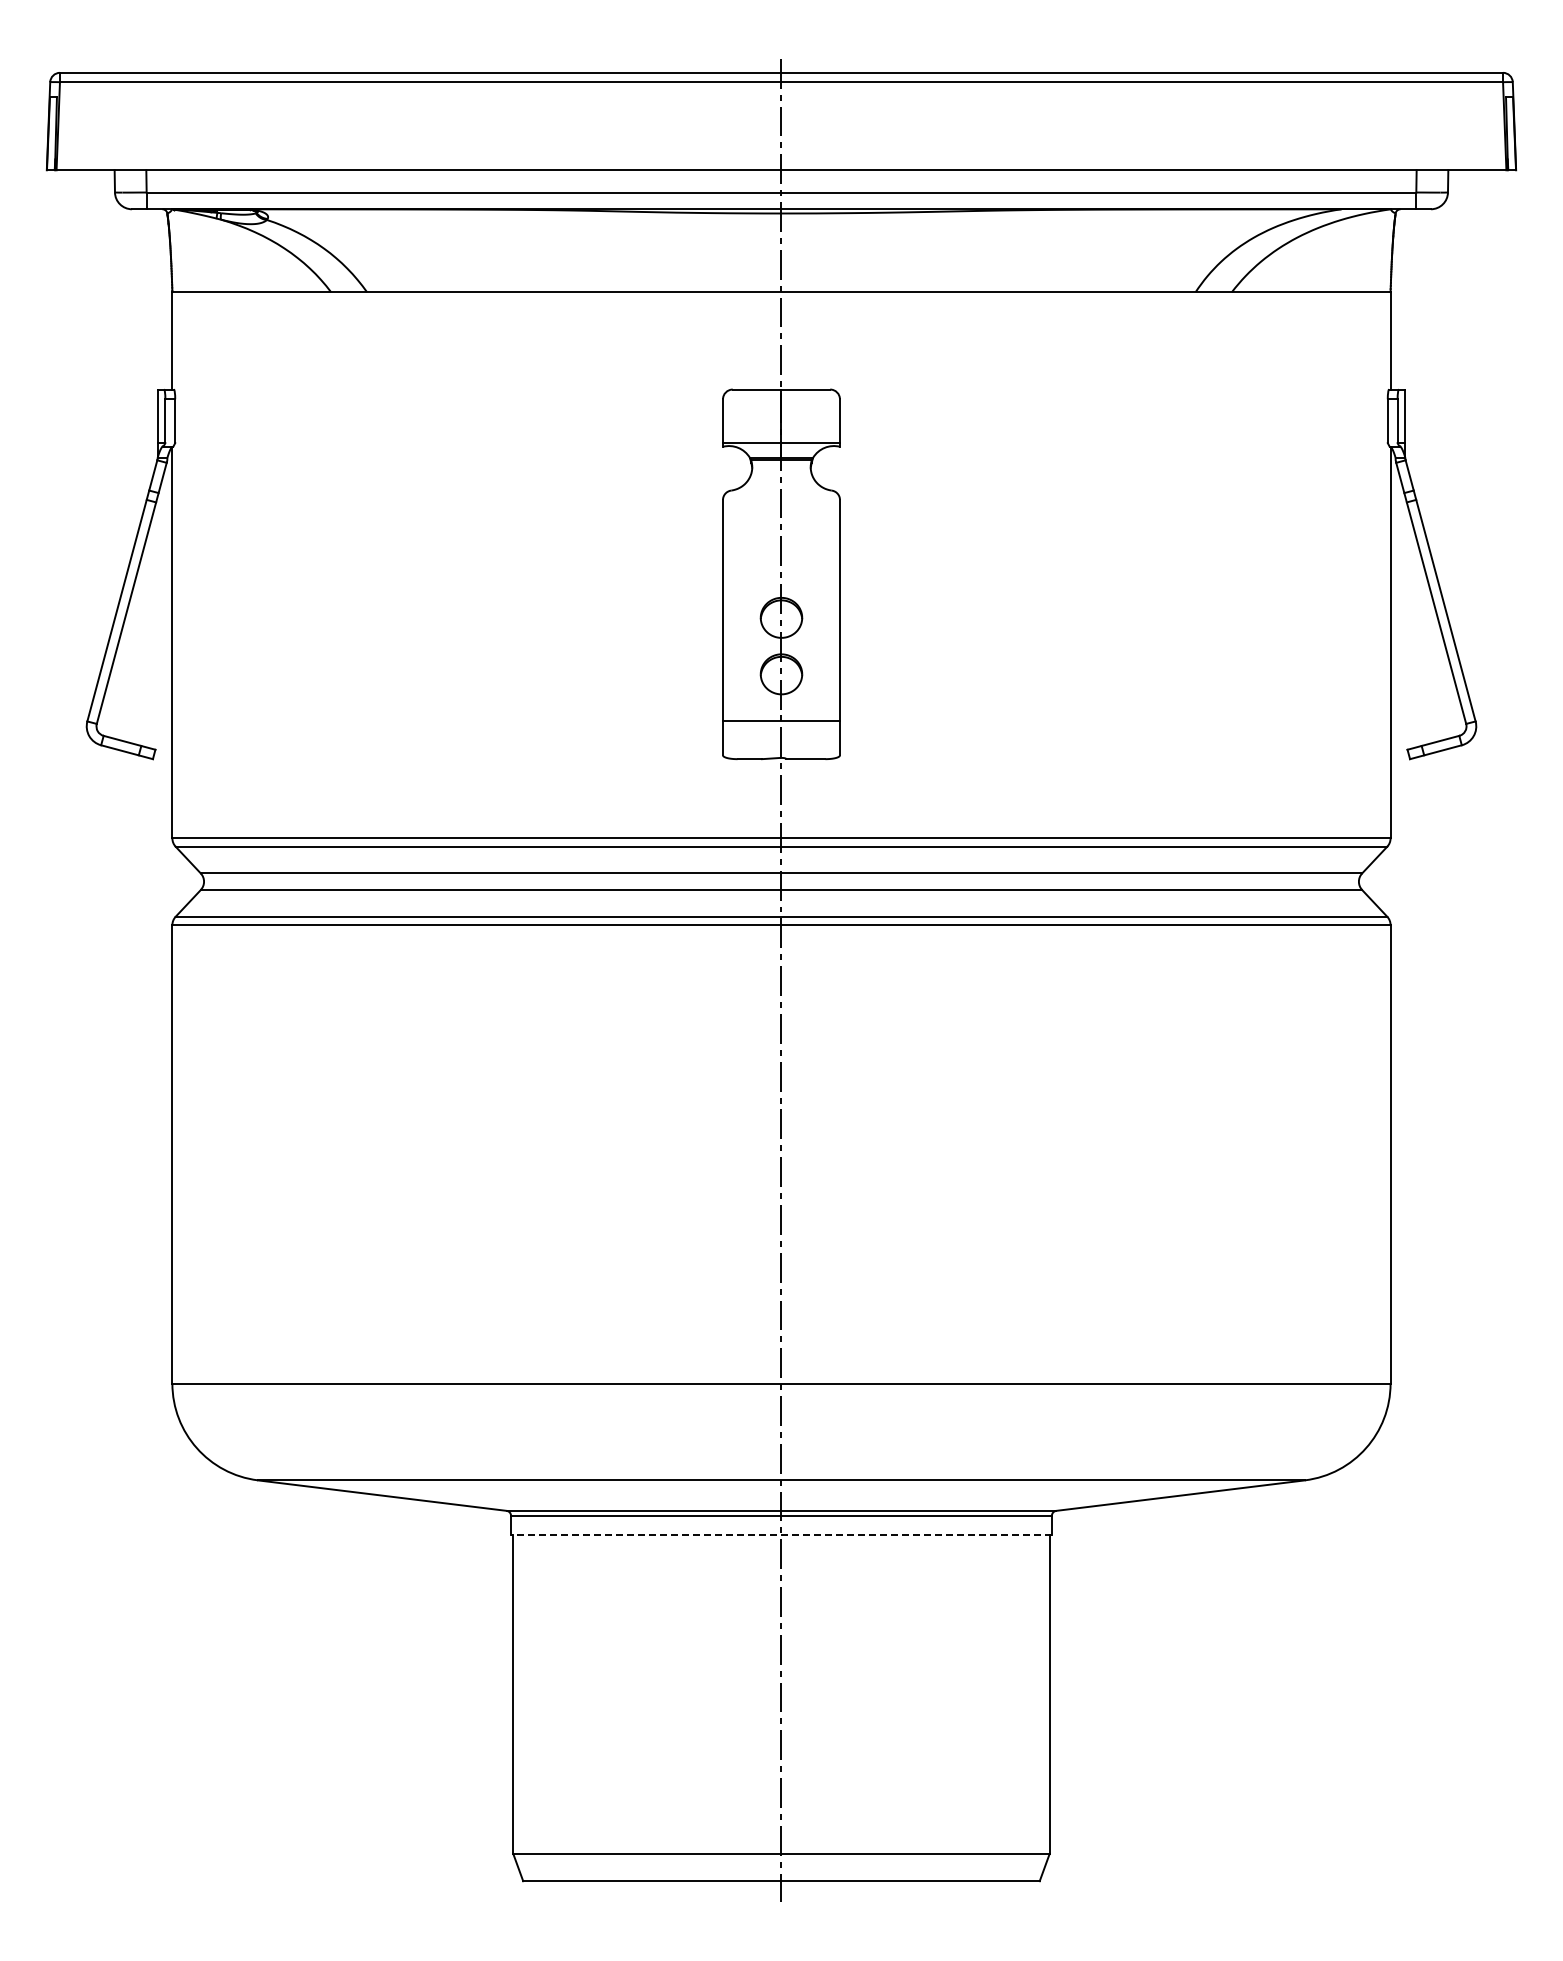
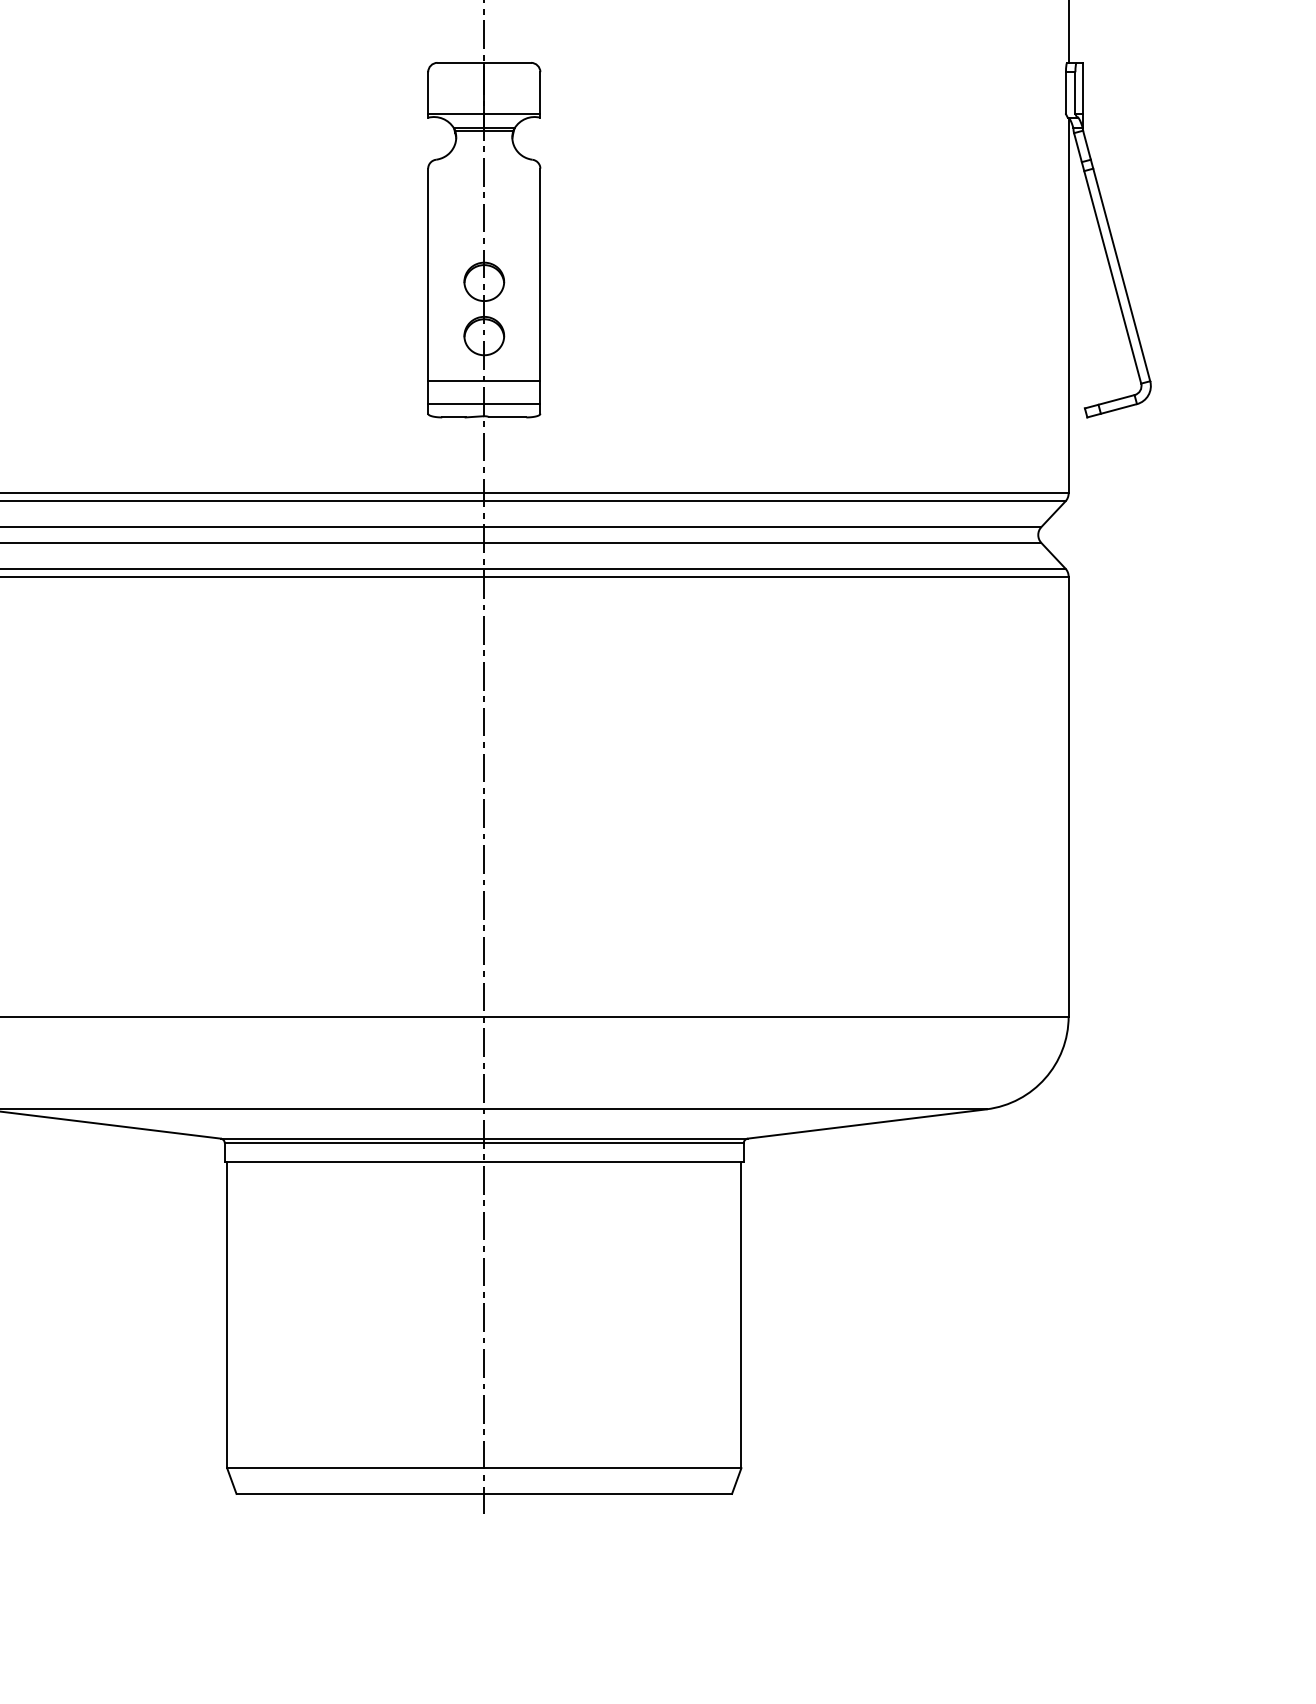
line: (781, 745) -> (484, 404), added
line: (780, 1535) -> (483, 1162), dashed -> solid

